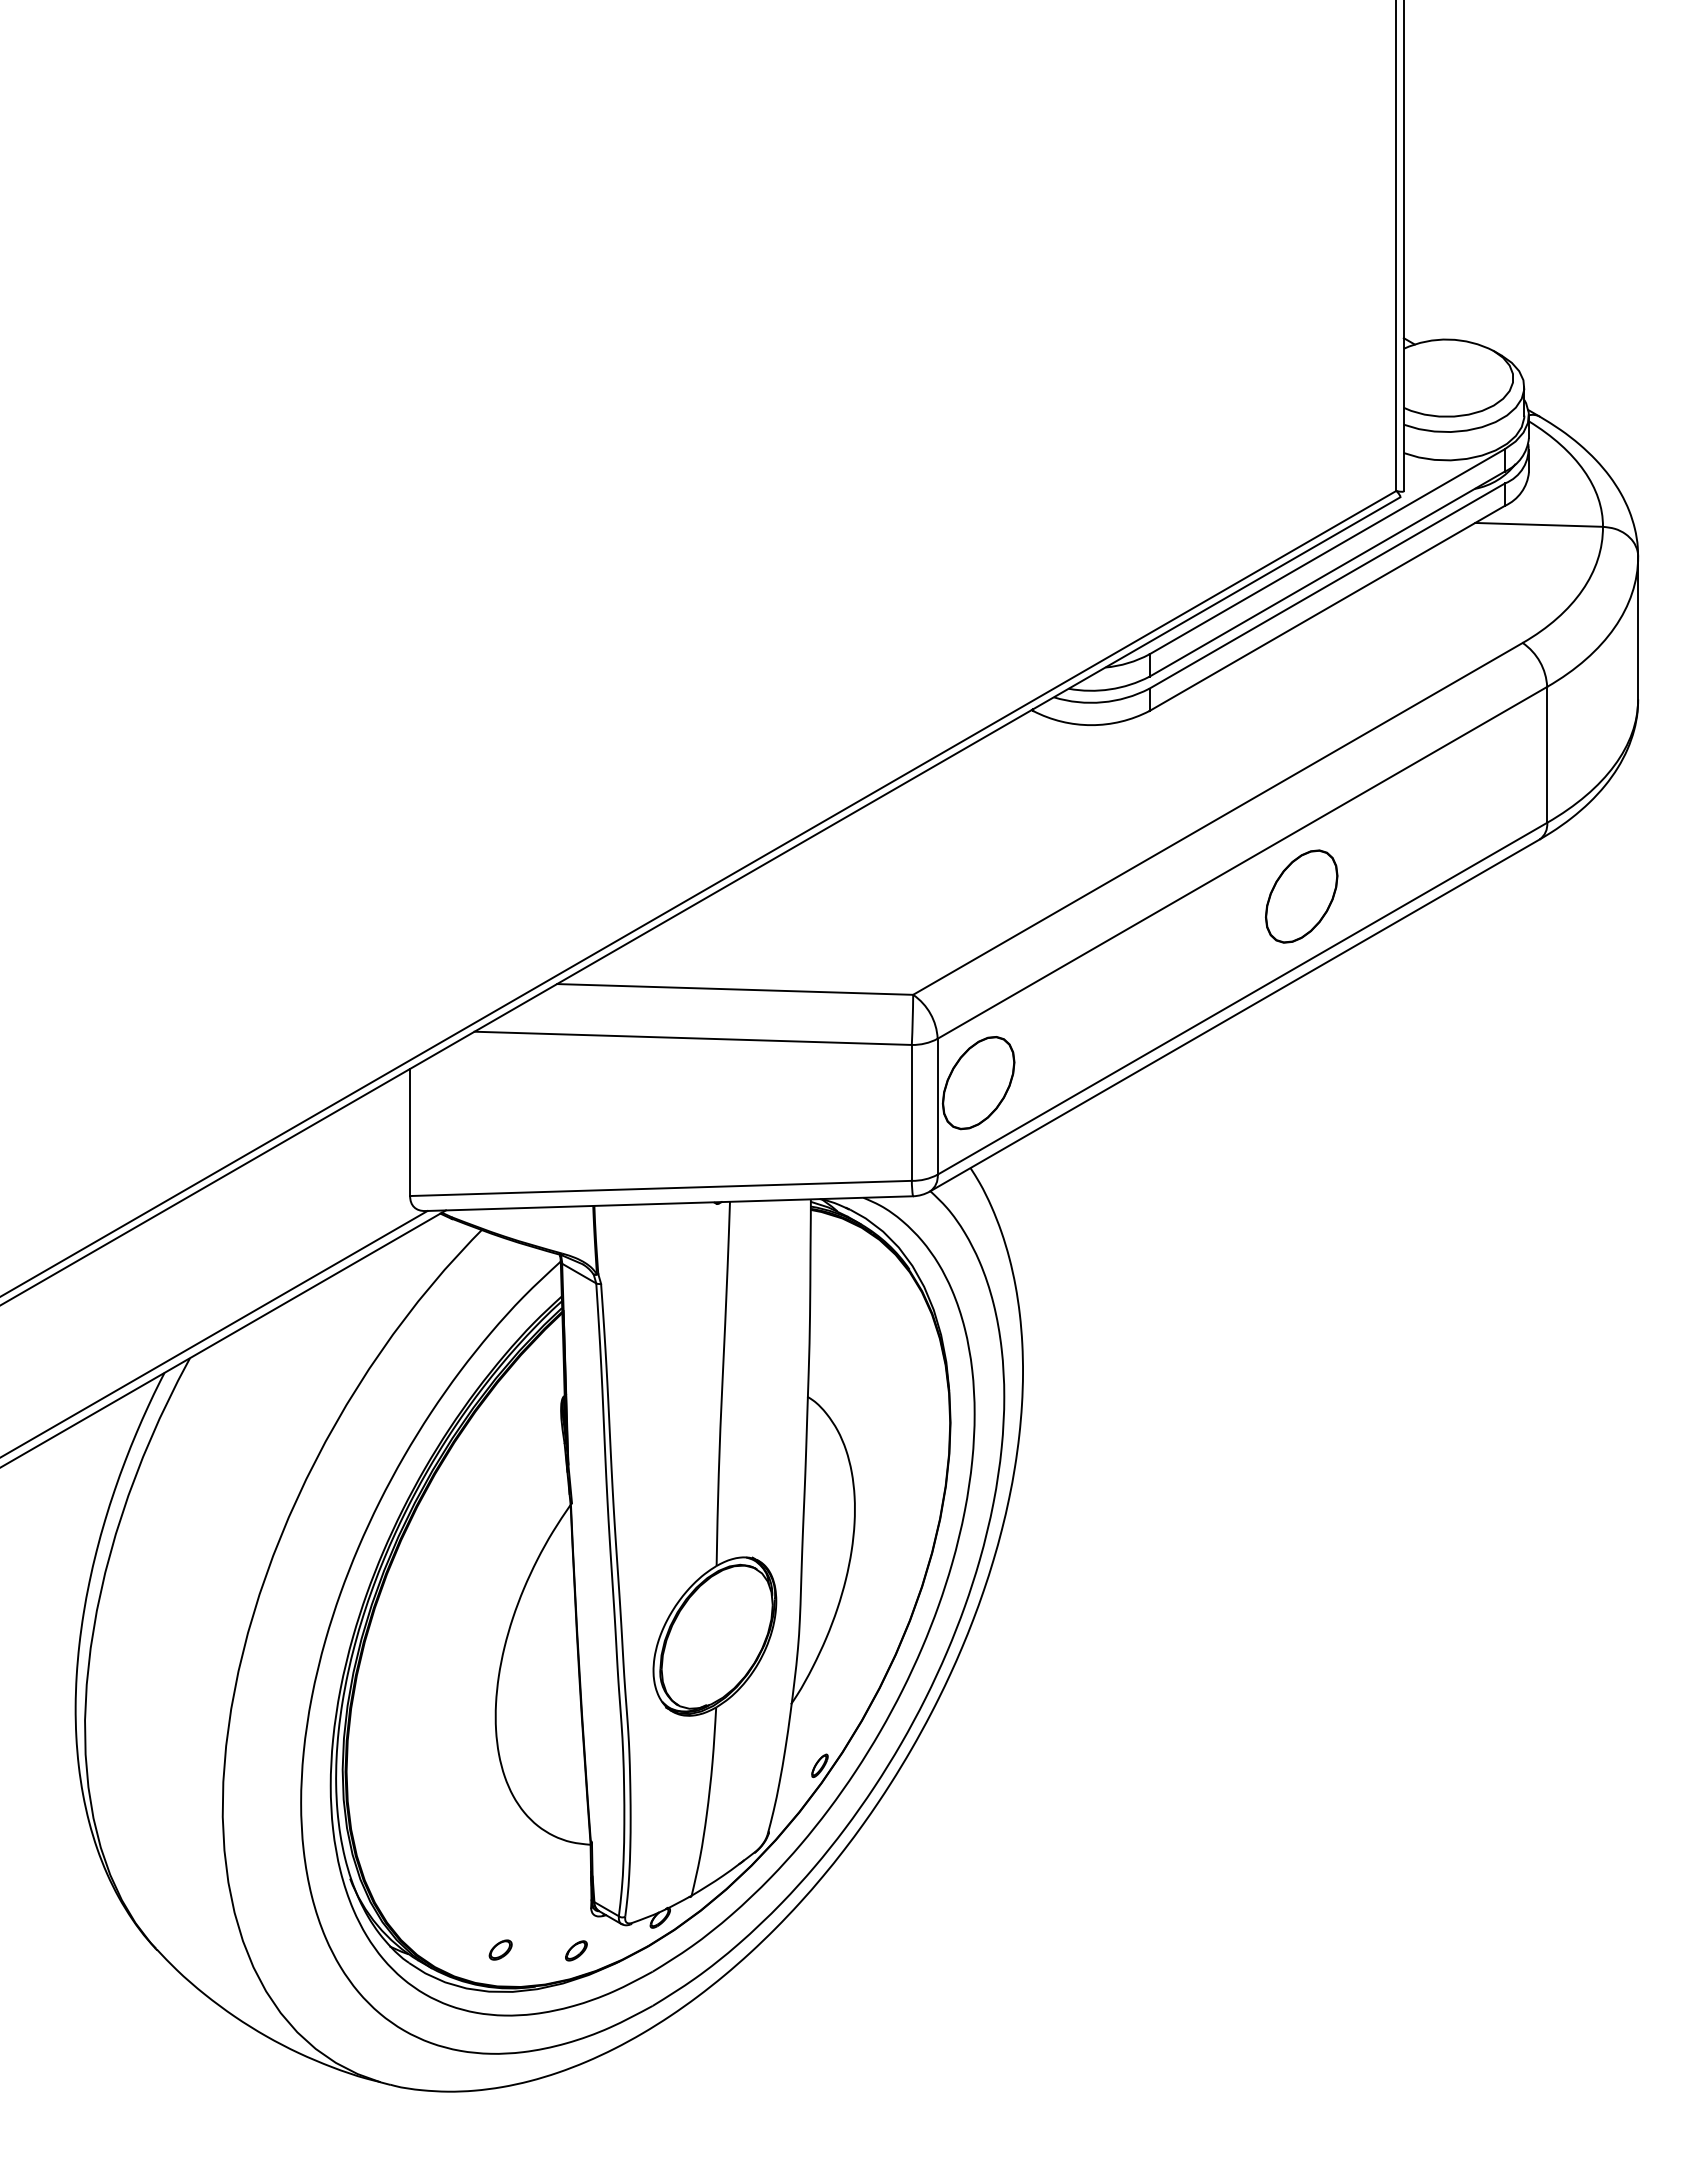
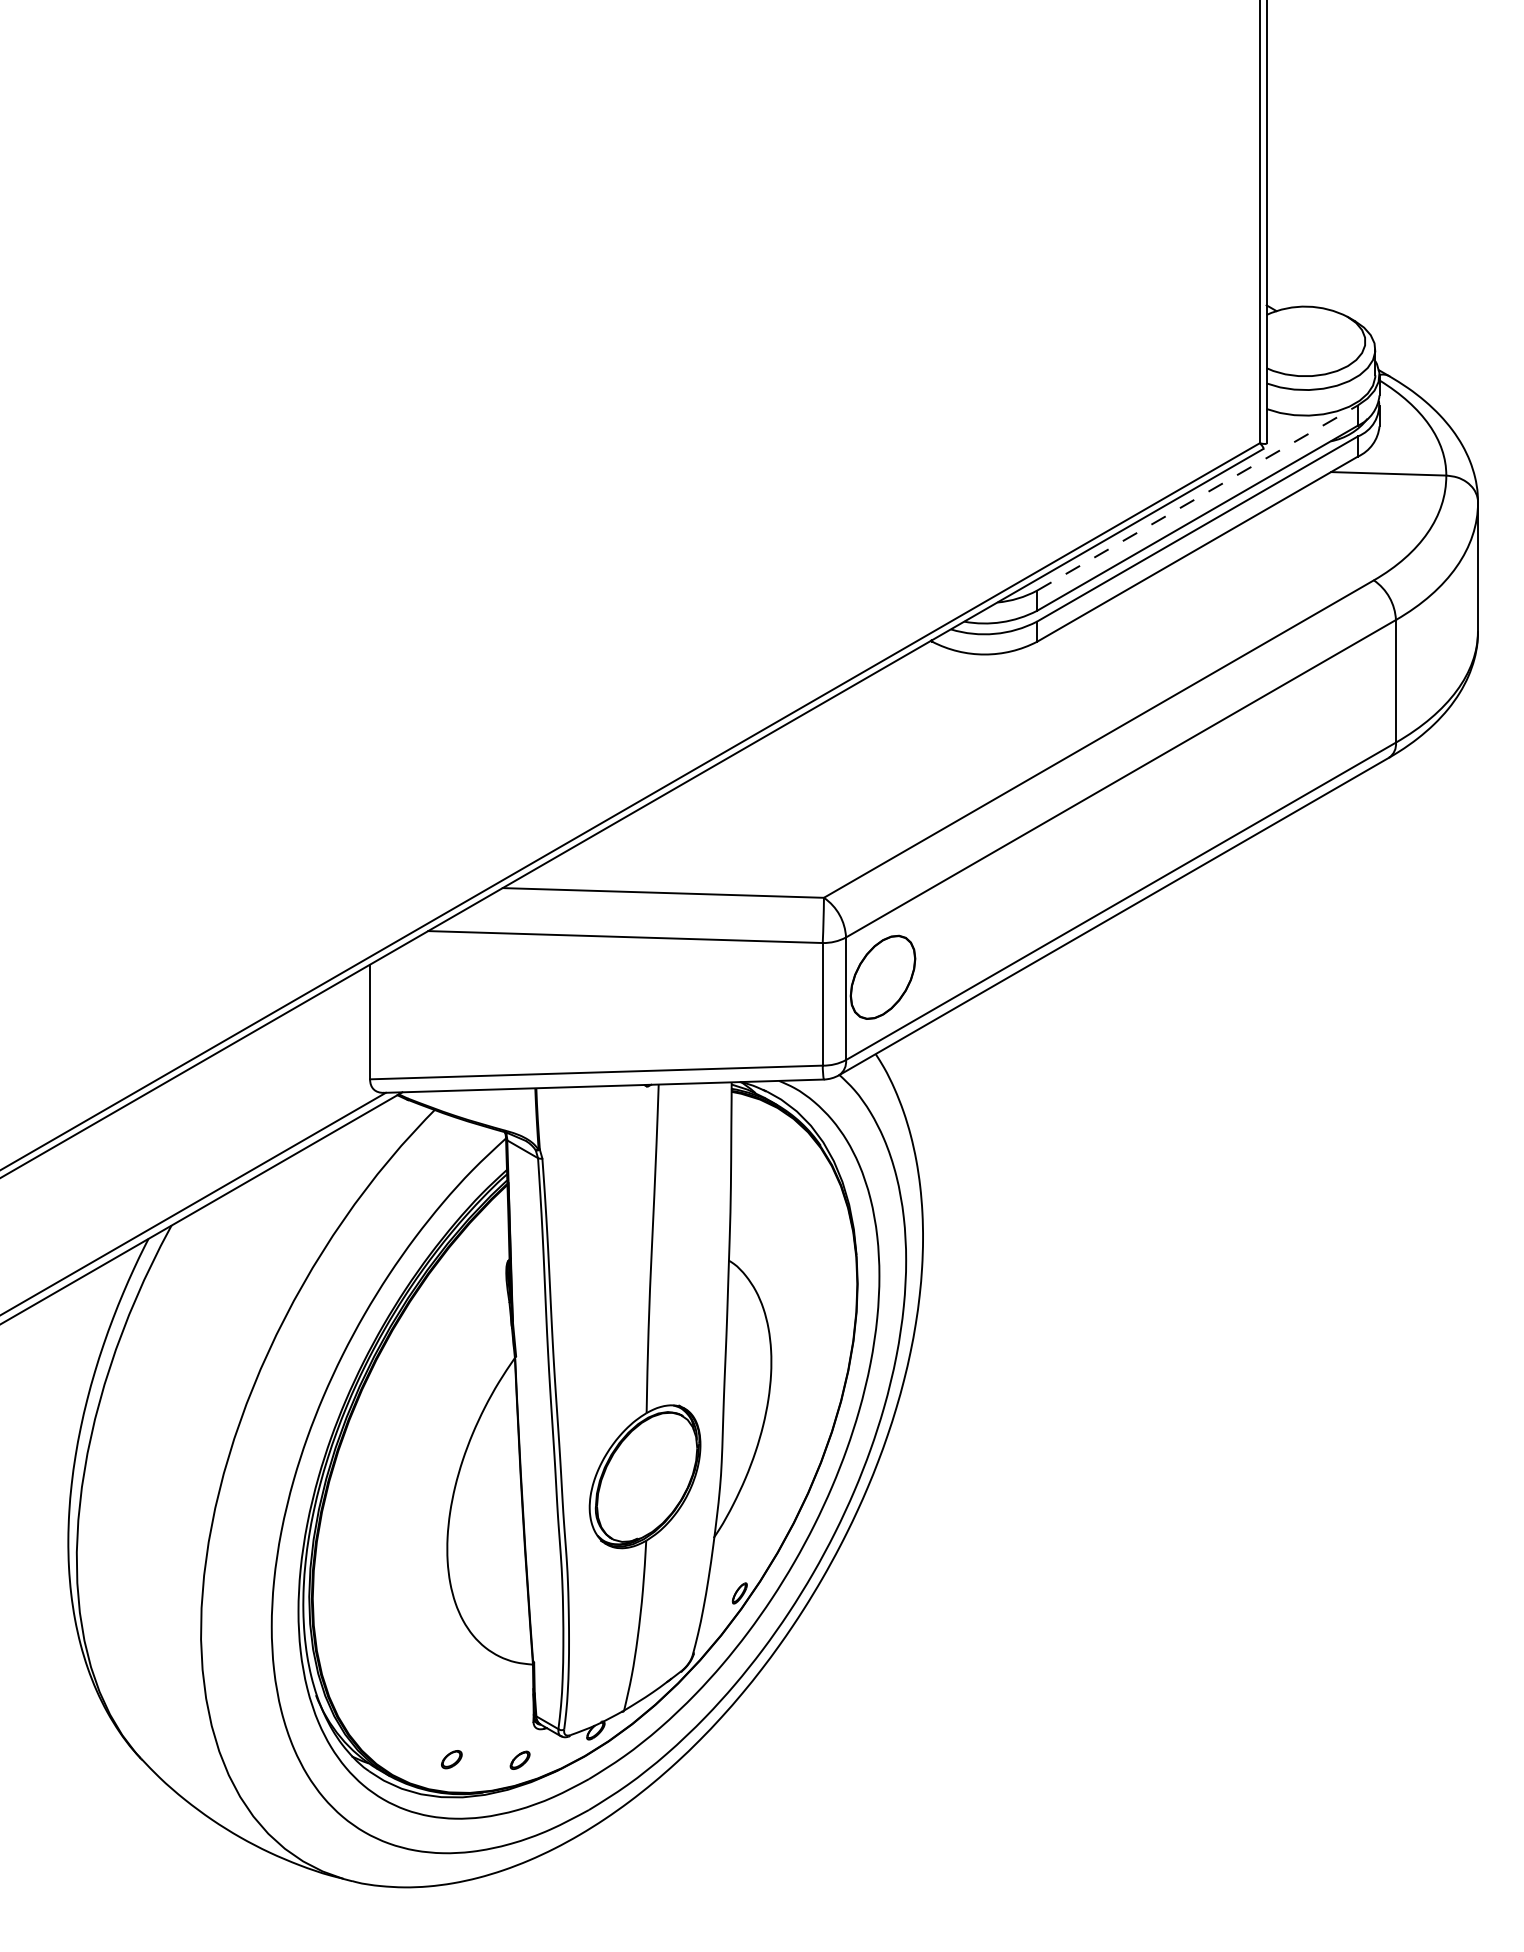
line: (1327, 551) -> (1197, 497), solid -> dashed
part: (1301, 896) -> (1174, 809), removed

